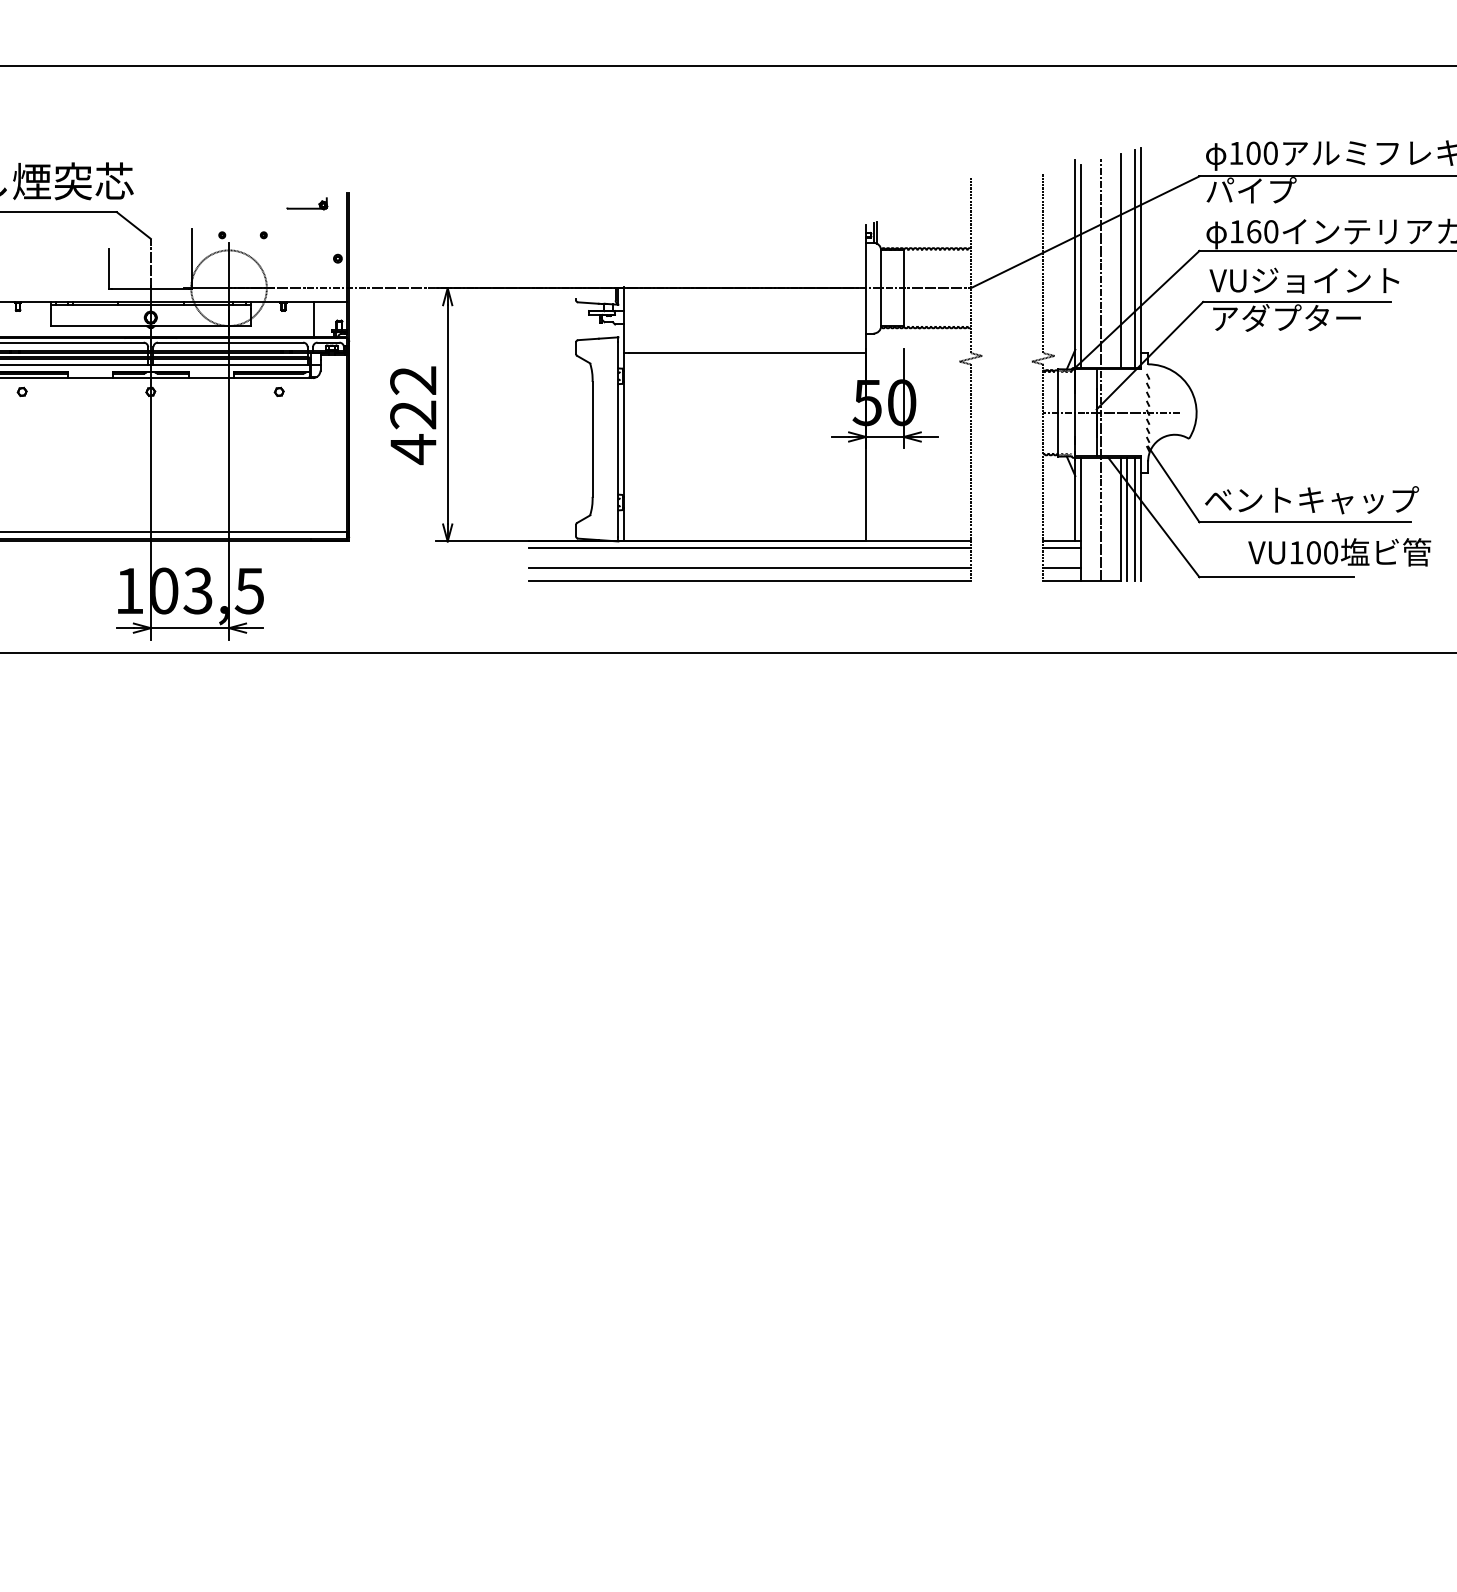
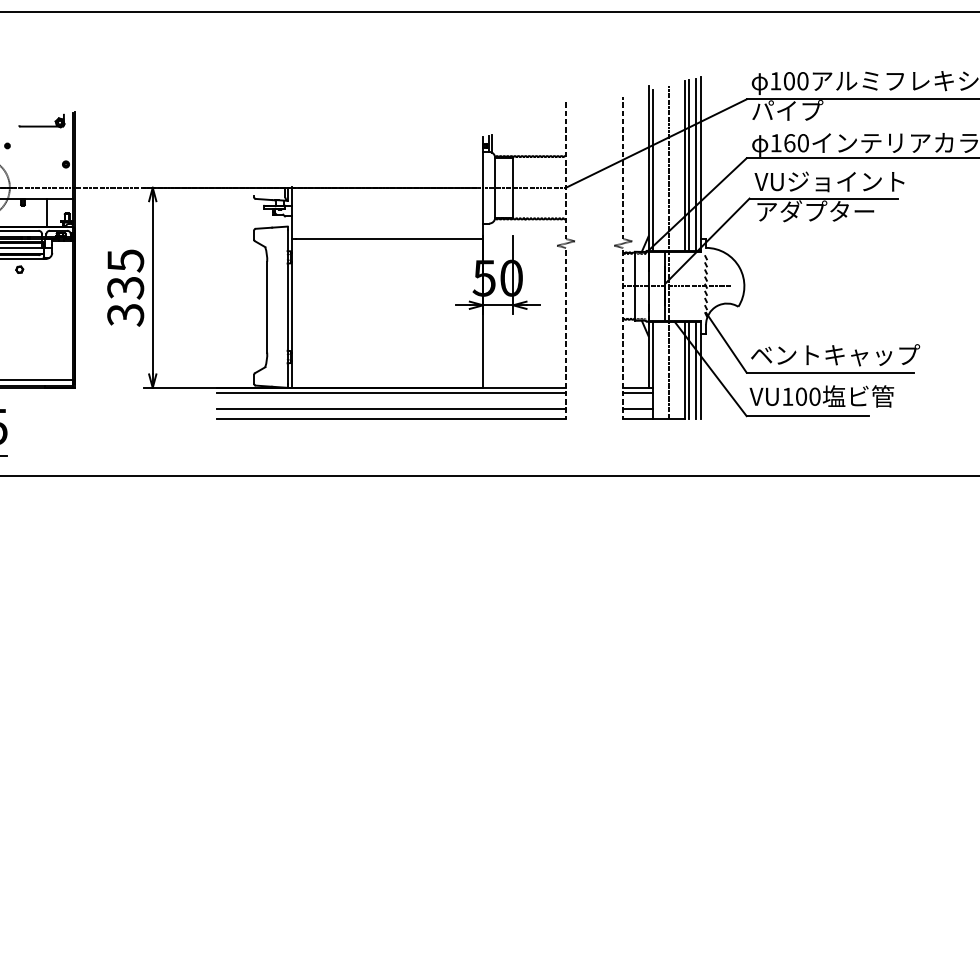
part: (306, 203) -> (41, 120), size x1.43
line: (1126, 260) -> (688, 165), added
text: (413, 415) -> (125, 288), 422 -> 335
text: (1339, 552) -> (821, 396), moved

